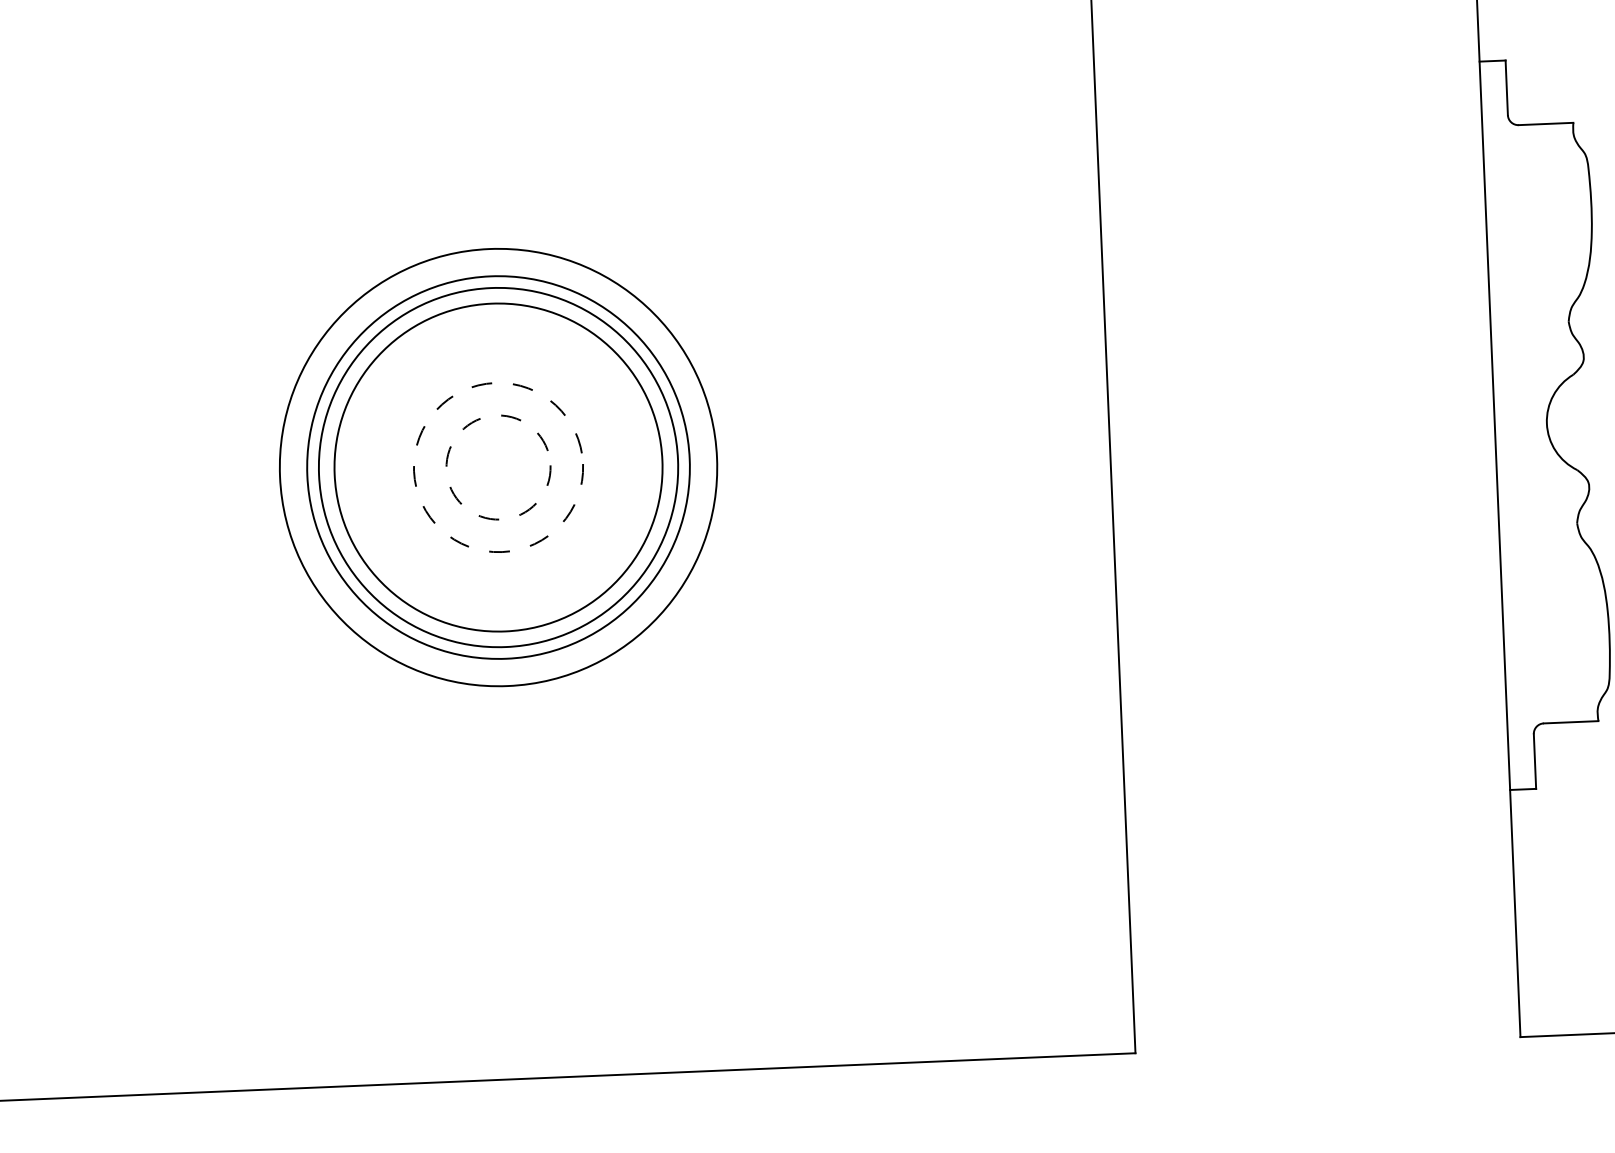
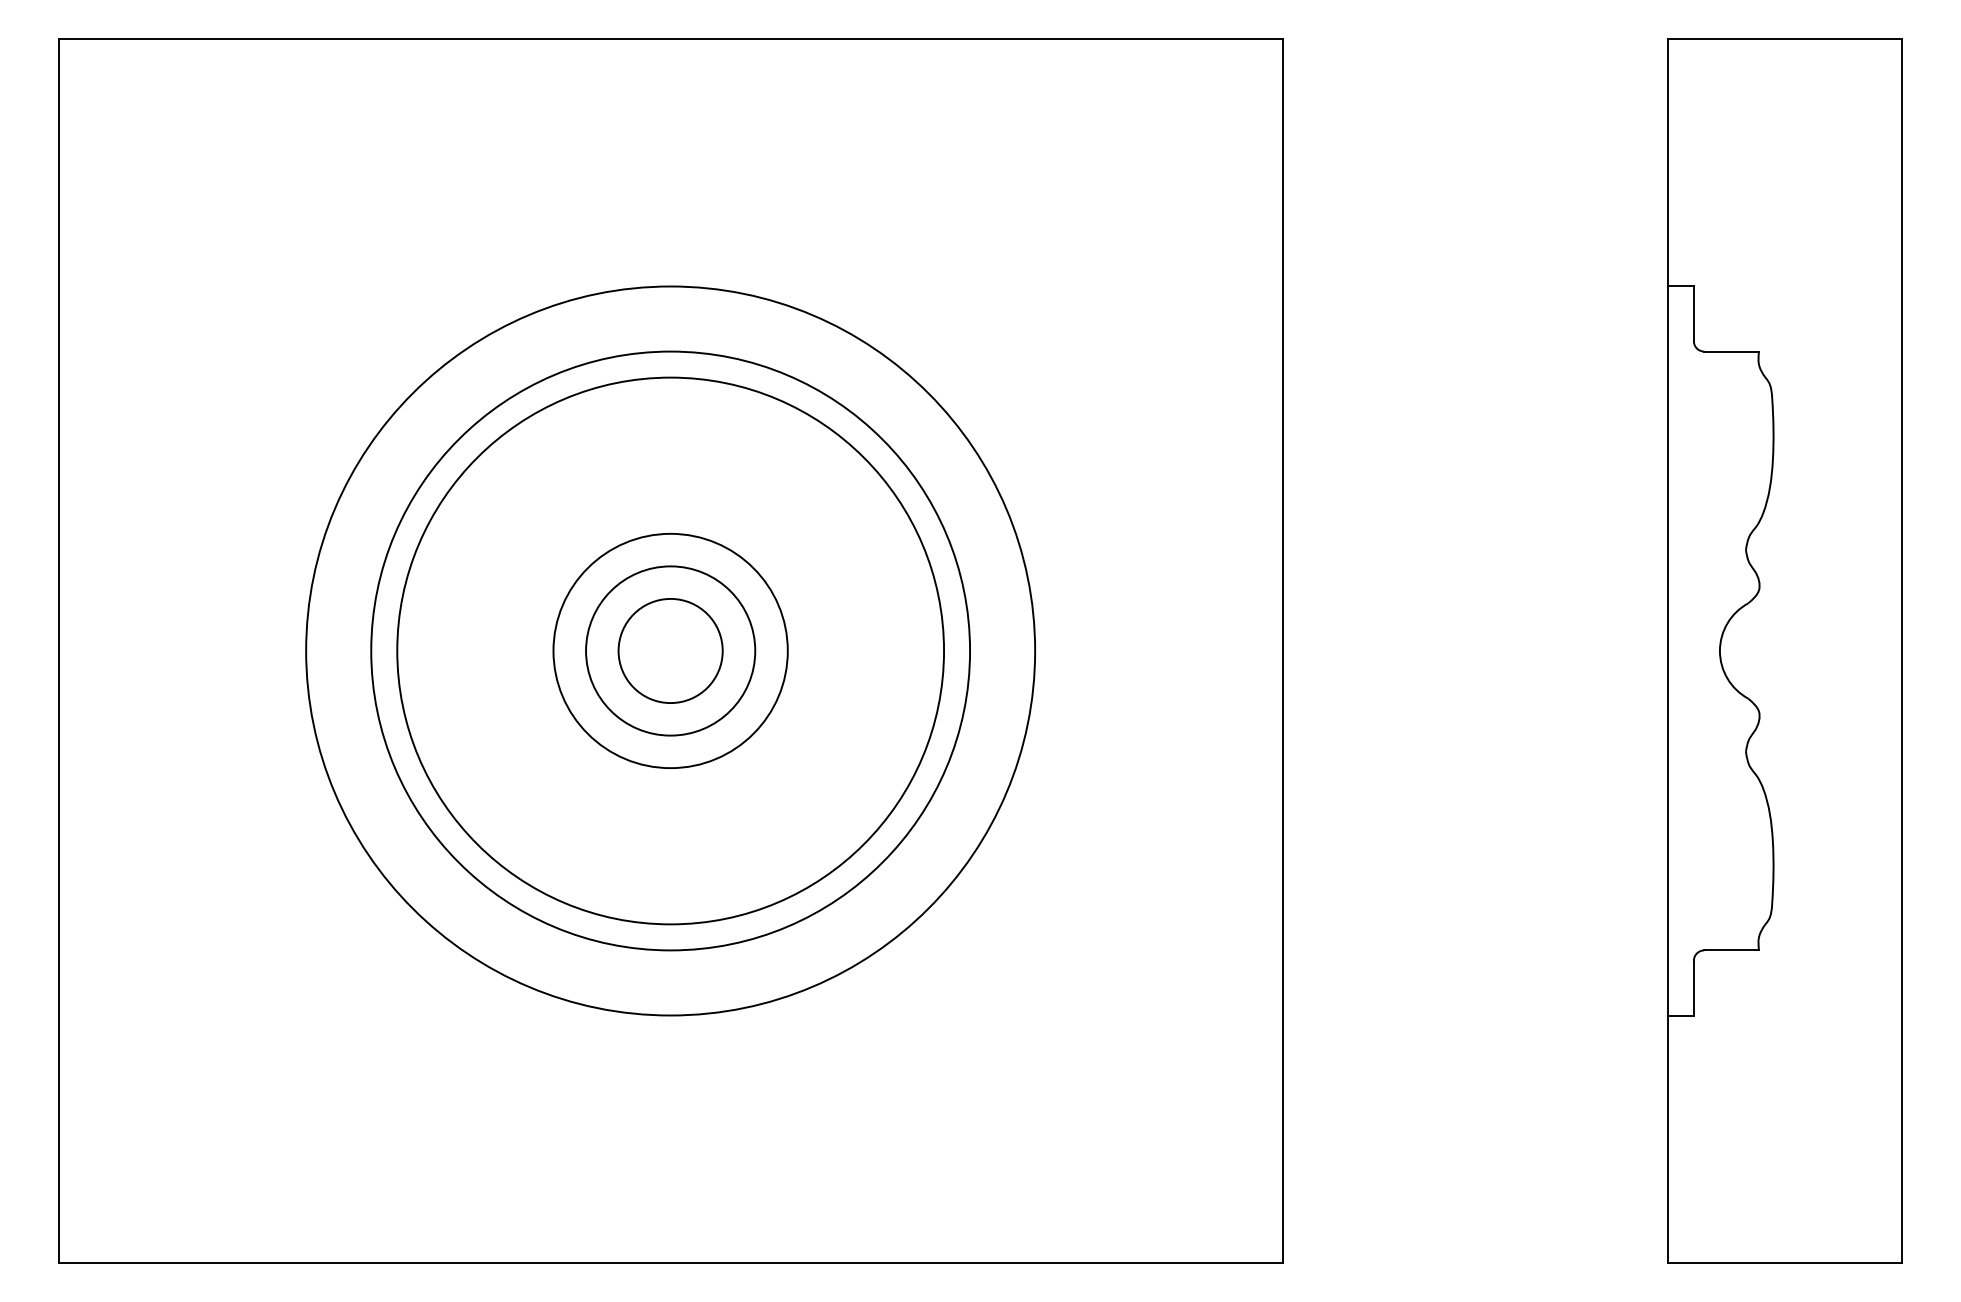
circle: (498, 467) -> (670, 650), dashed -> solid
circle: (498, 467) -> (670, 650), dashed -> solid
circle: (498, 467) -> (670, 650), size x0.71
circle: (498, 467) -> (670, 650), size x1.43
circle: (498, 467) -> (670, 650), size x1.67
circle: (498, 467) -> (670, 650), size x1.67

